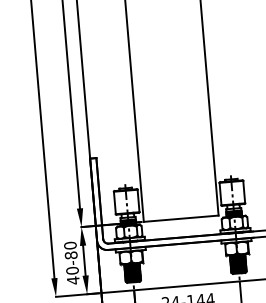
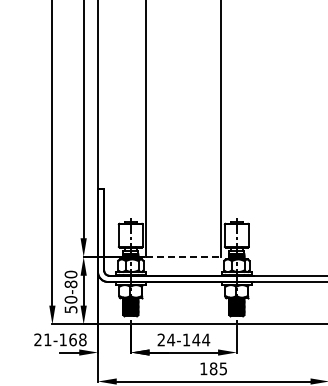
line: (181, 219) -> (183, 257), solid -> dashed
text: (72, 280) -> (70, 309), 40-80 -> 50-80

